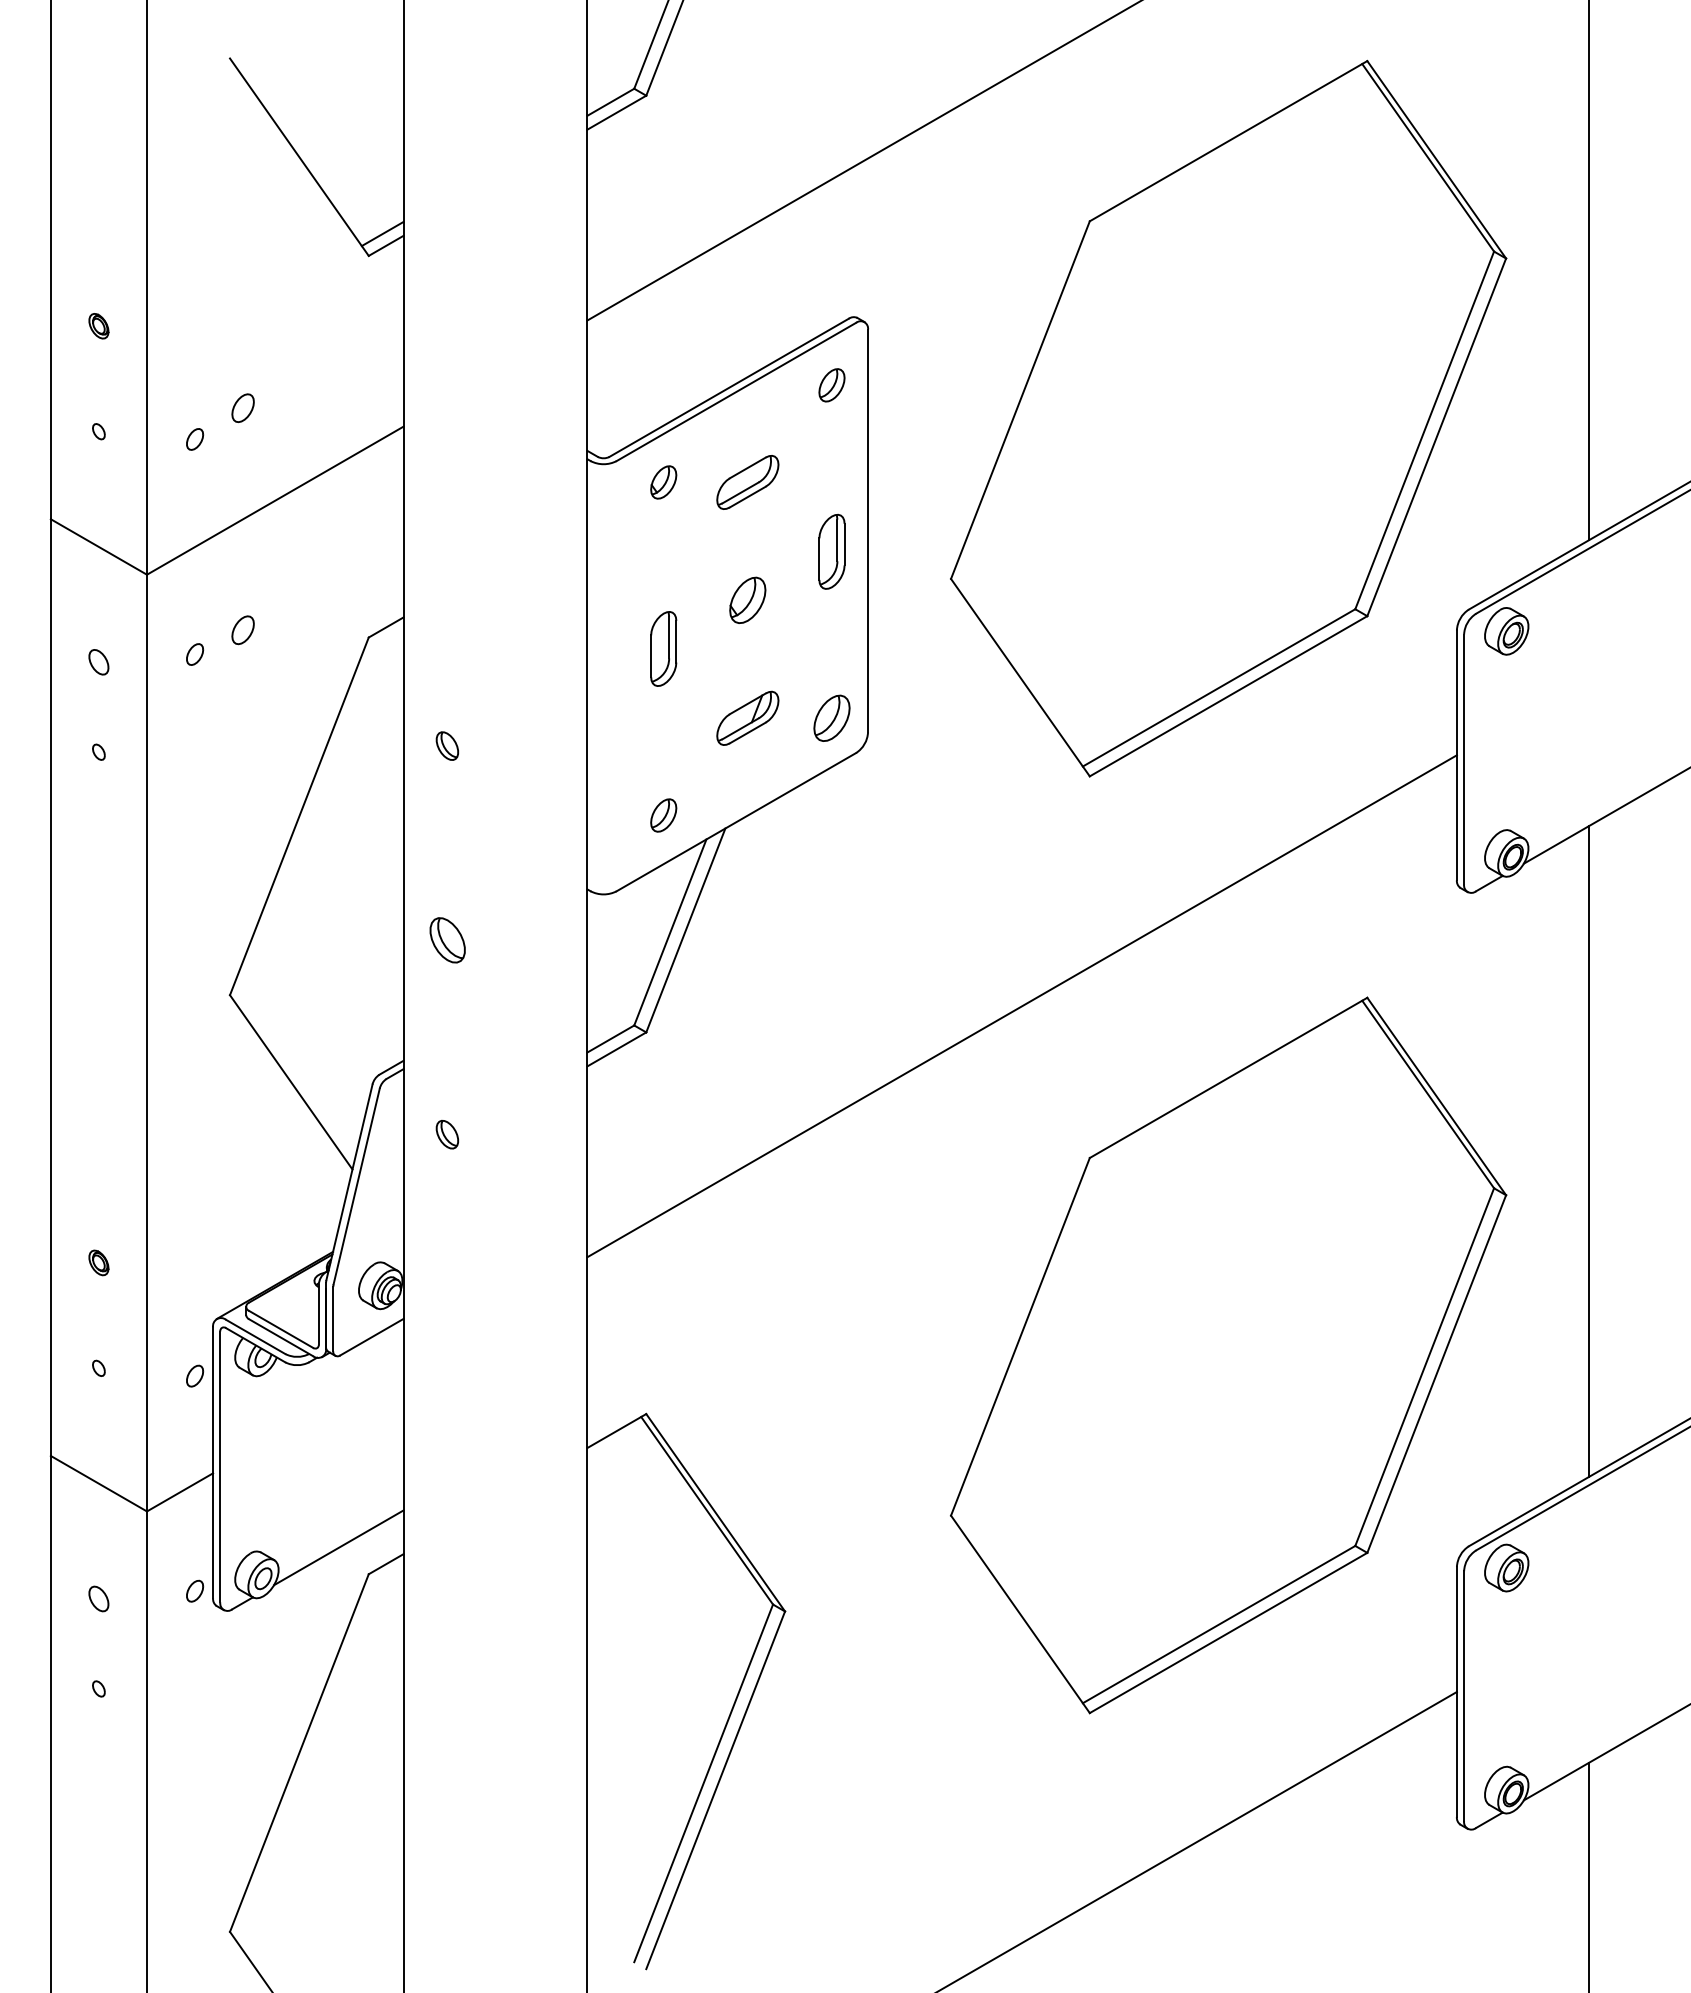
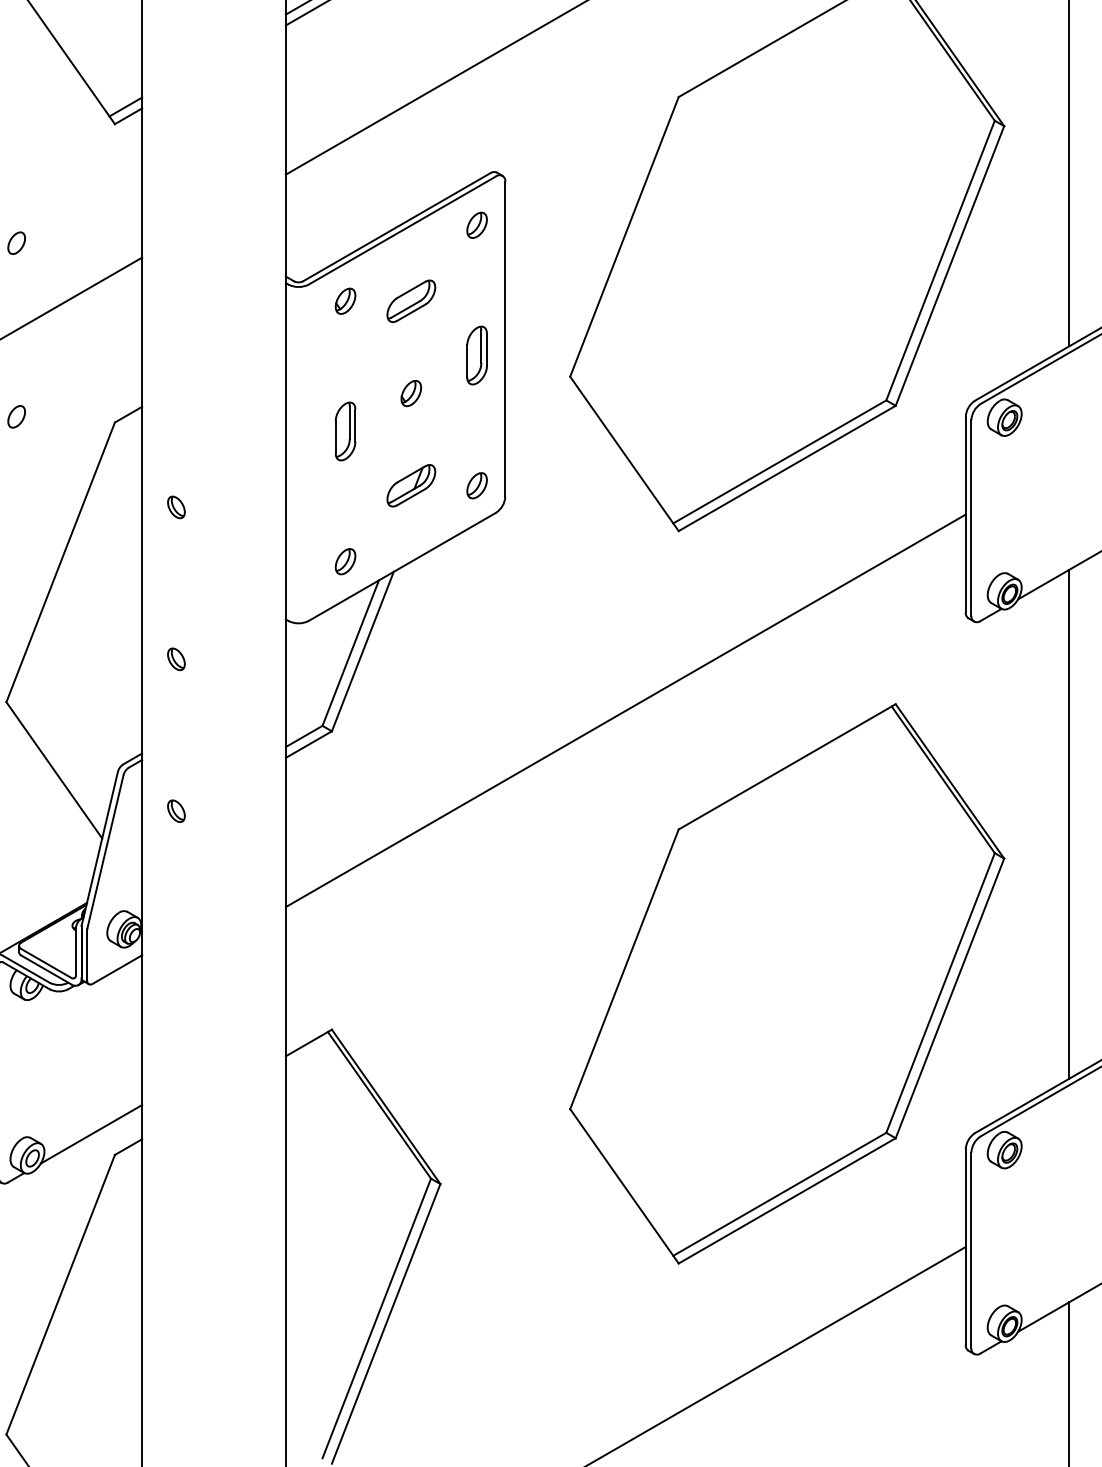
part: (747, 600) -> (411, 393), size x0.71
part: (831, 718) -> (476, 485), size x0.71
part: (446, 940) -> (175, 659), size x0.62

